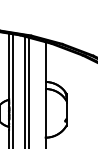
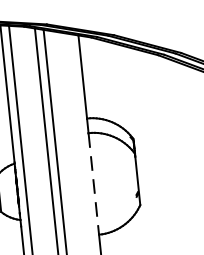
line: (45, 113) -> (93, 184), solid -> dashed

